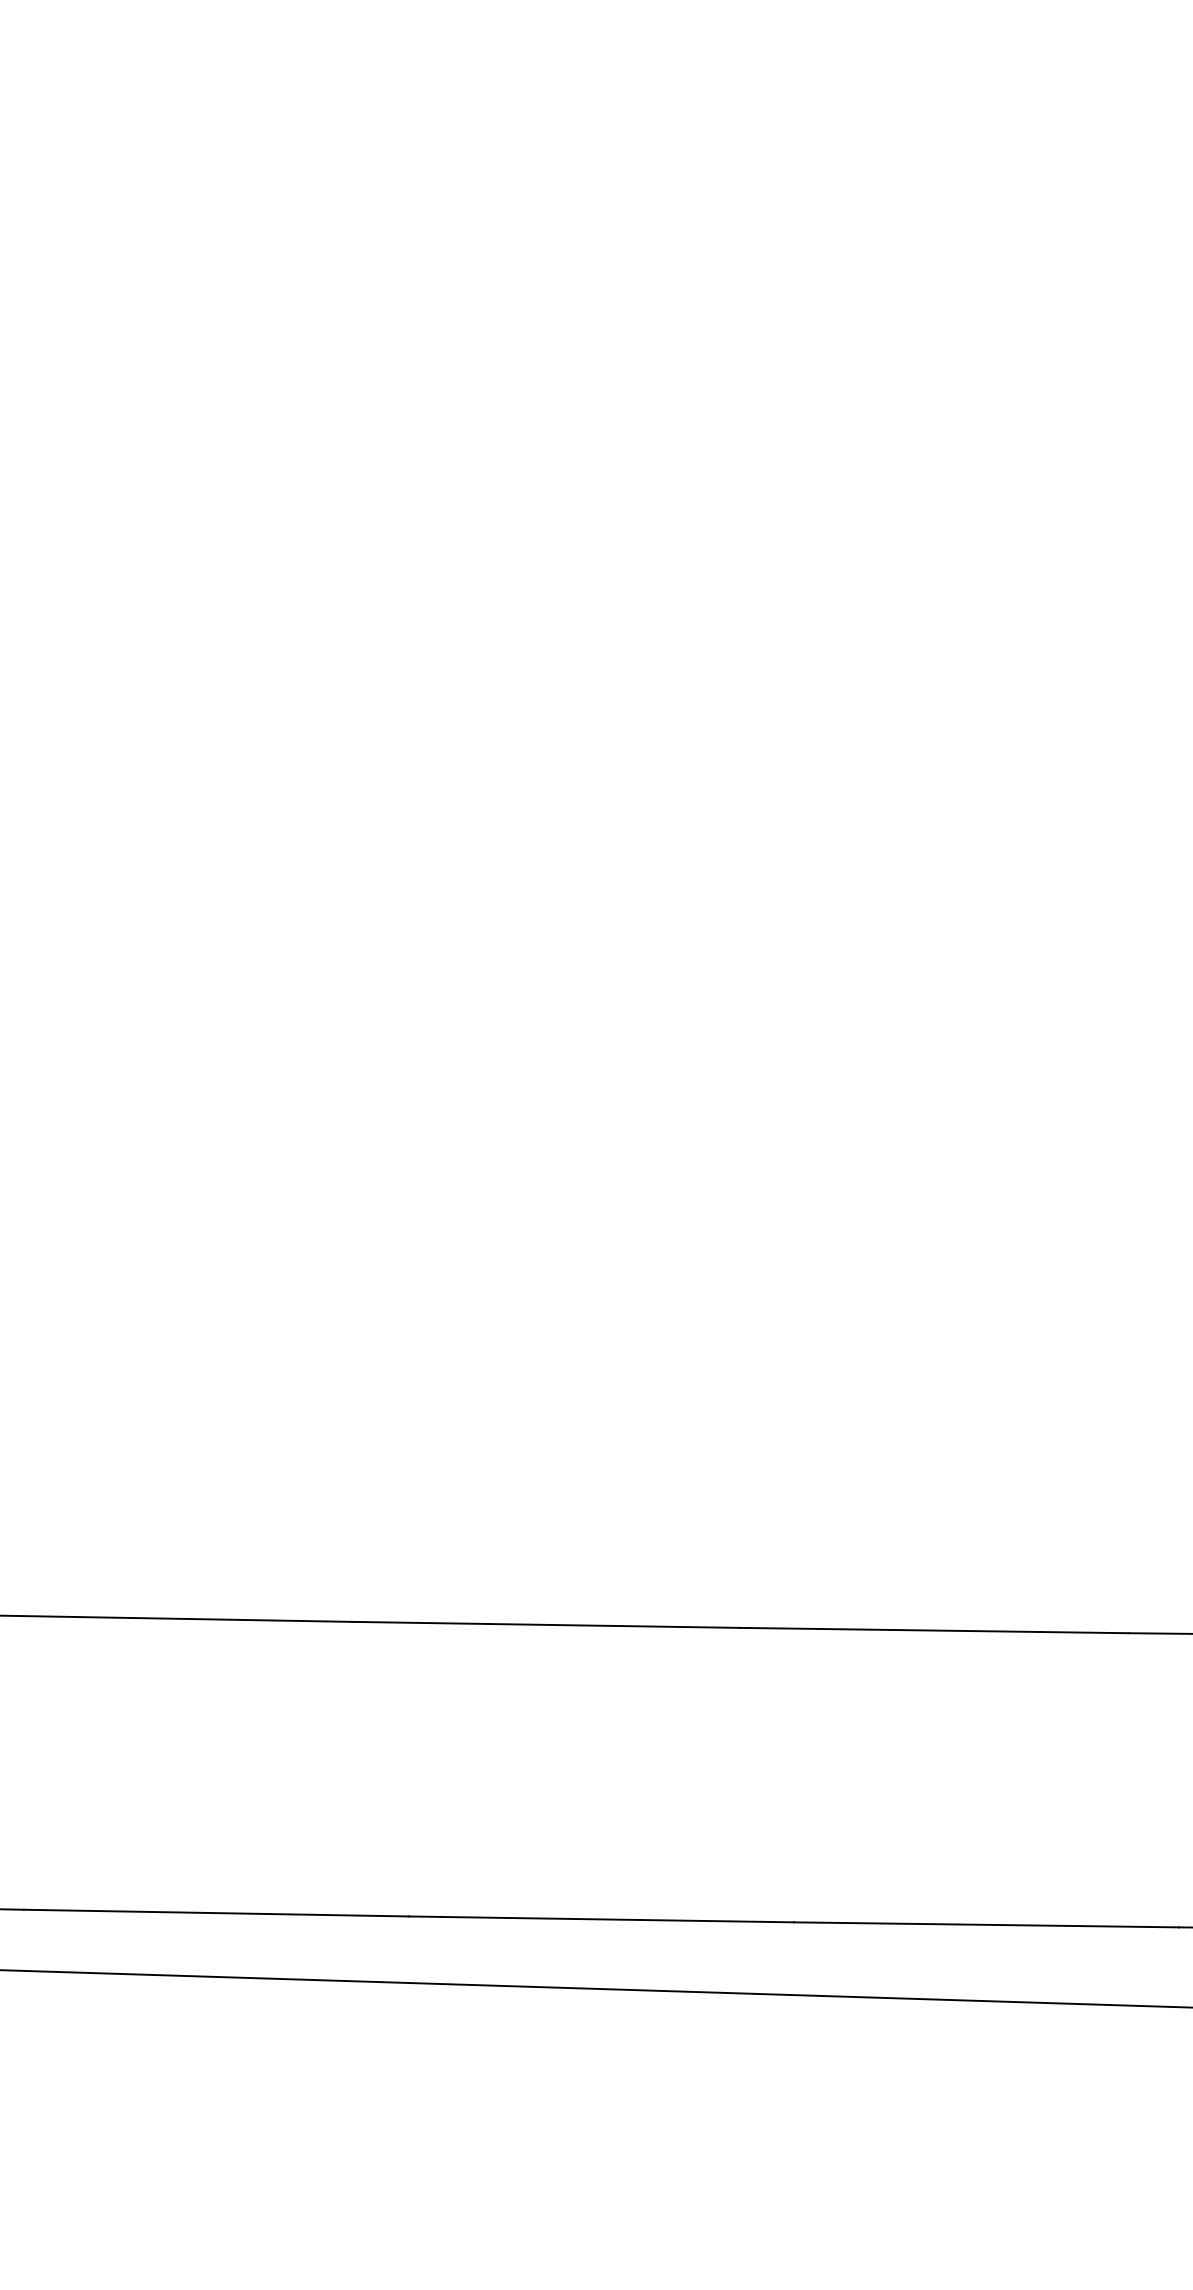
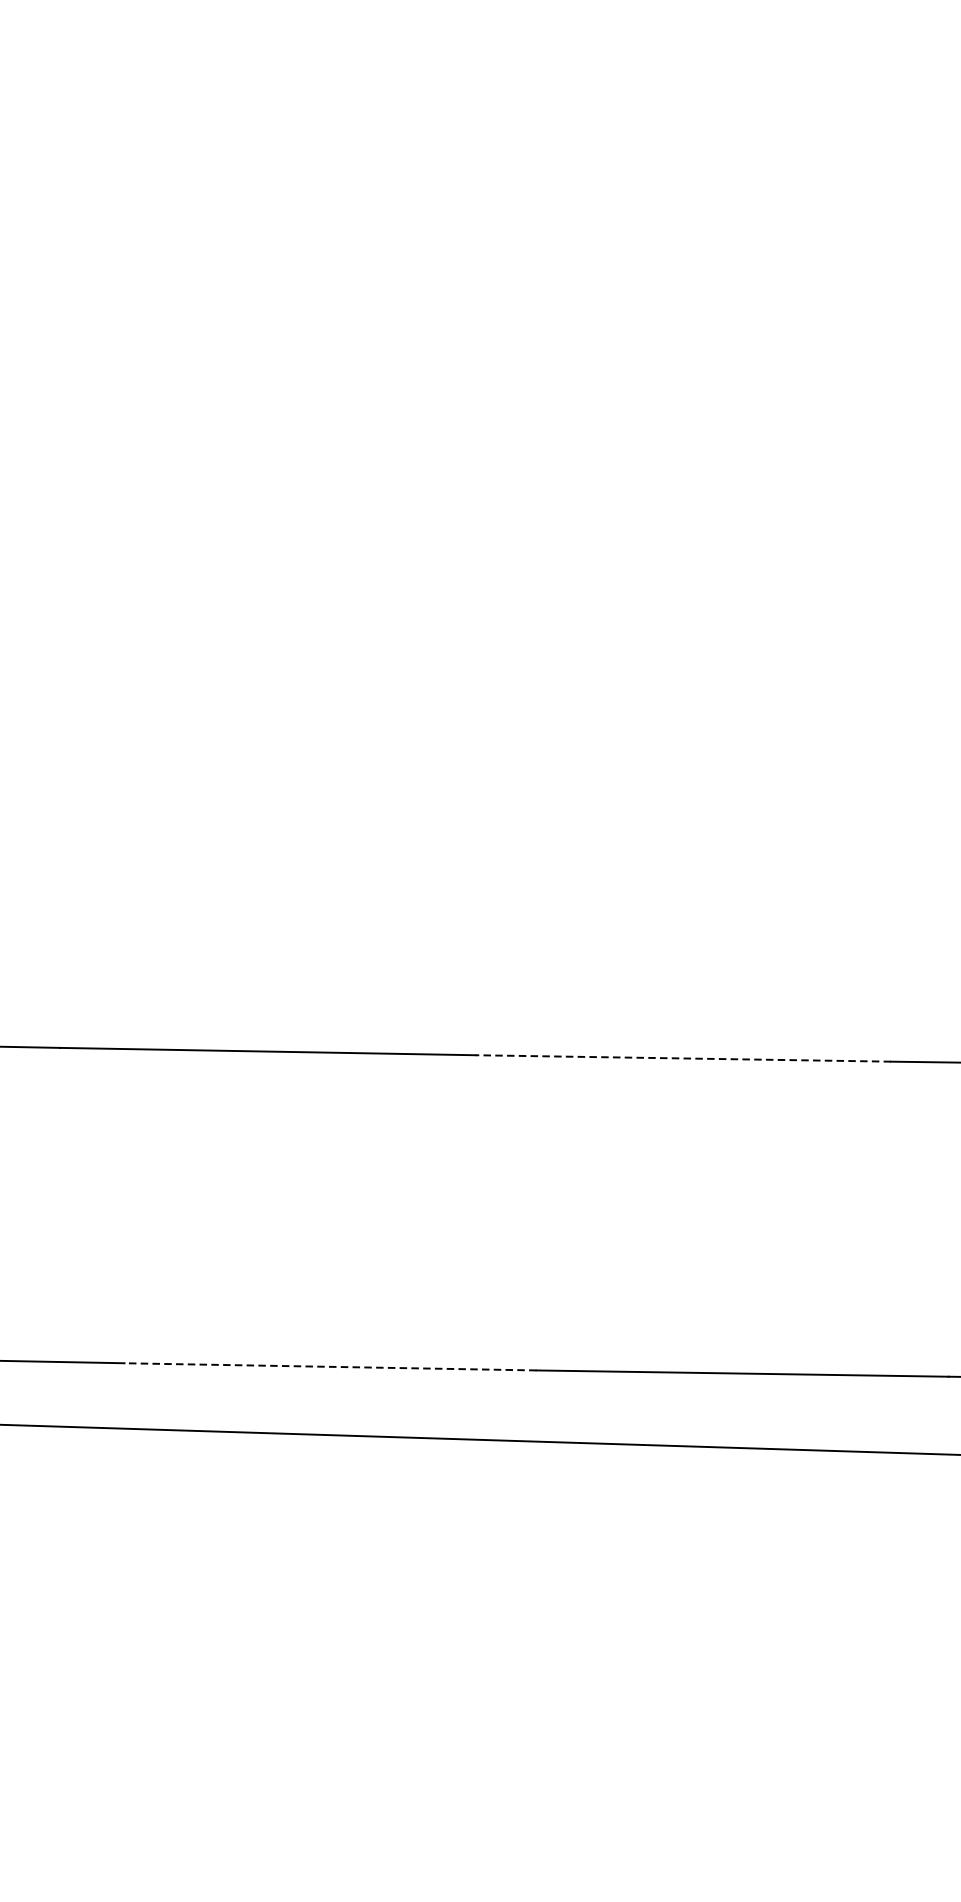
line: (545, 1624) -> (682, 1058), solid -> dashed
line: (216, 1913) -> (330, 1367), solid -> dashed

